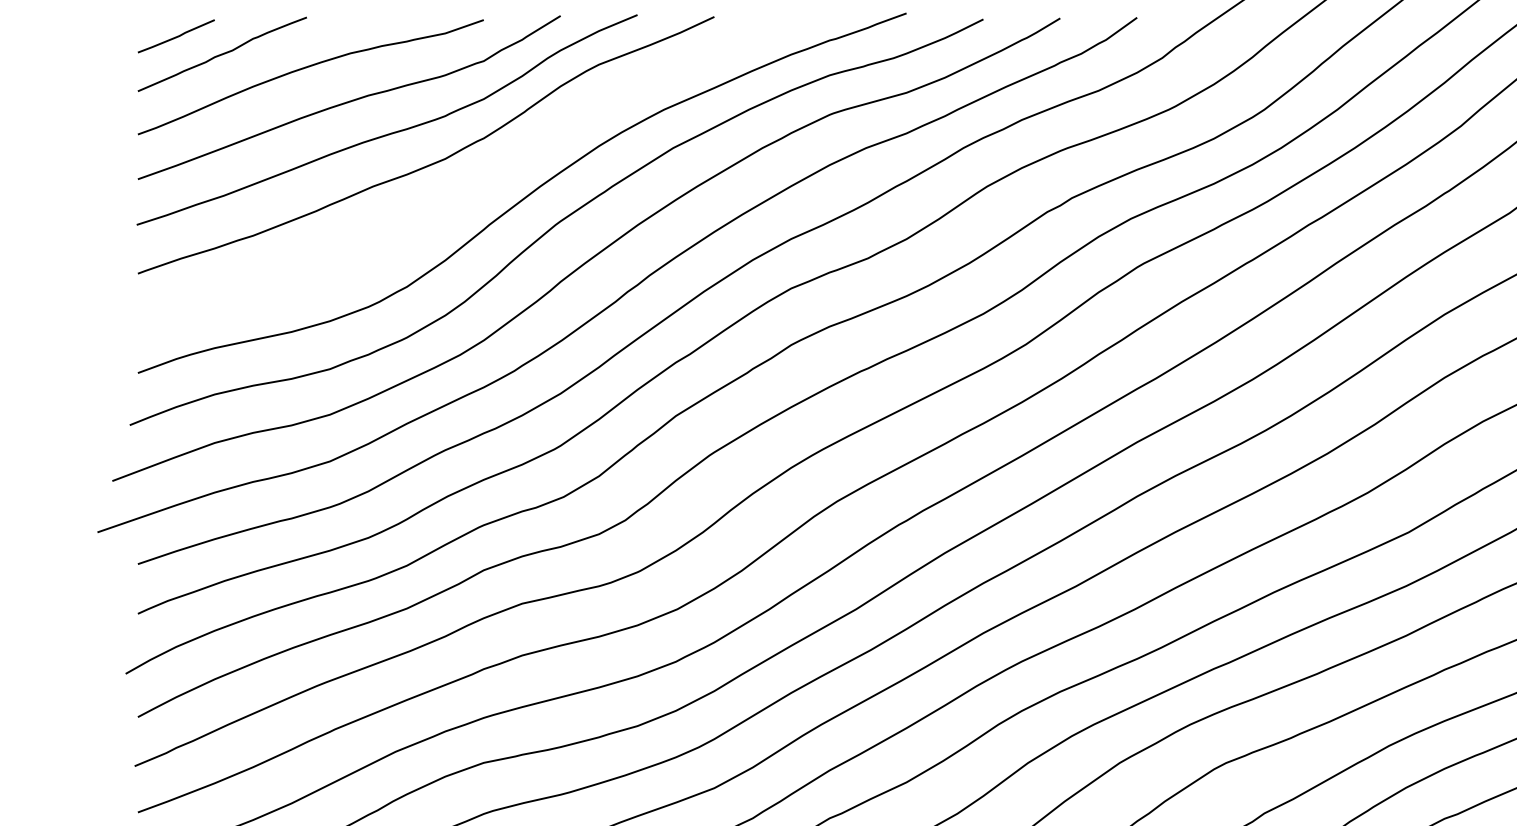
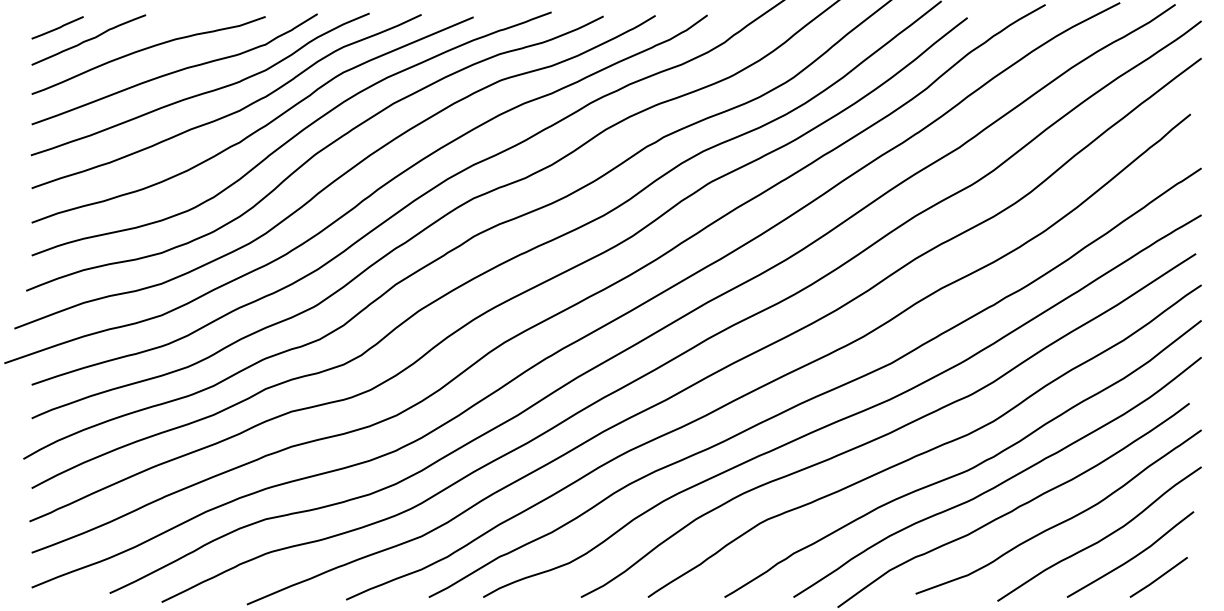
curve: (473, 185) -> (258, 128), added

